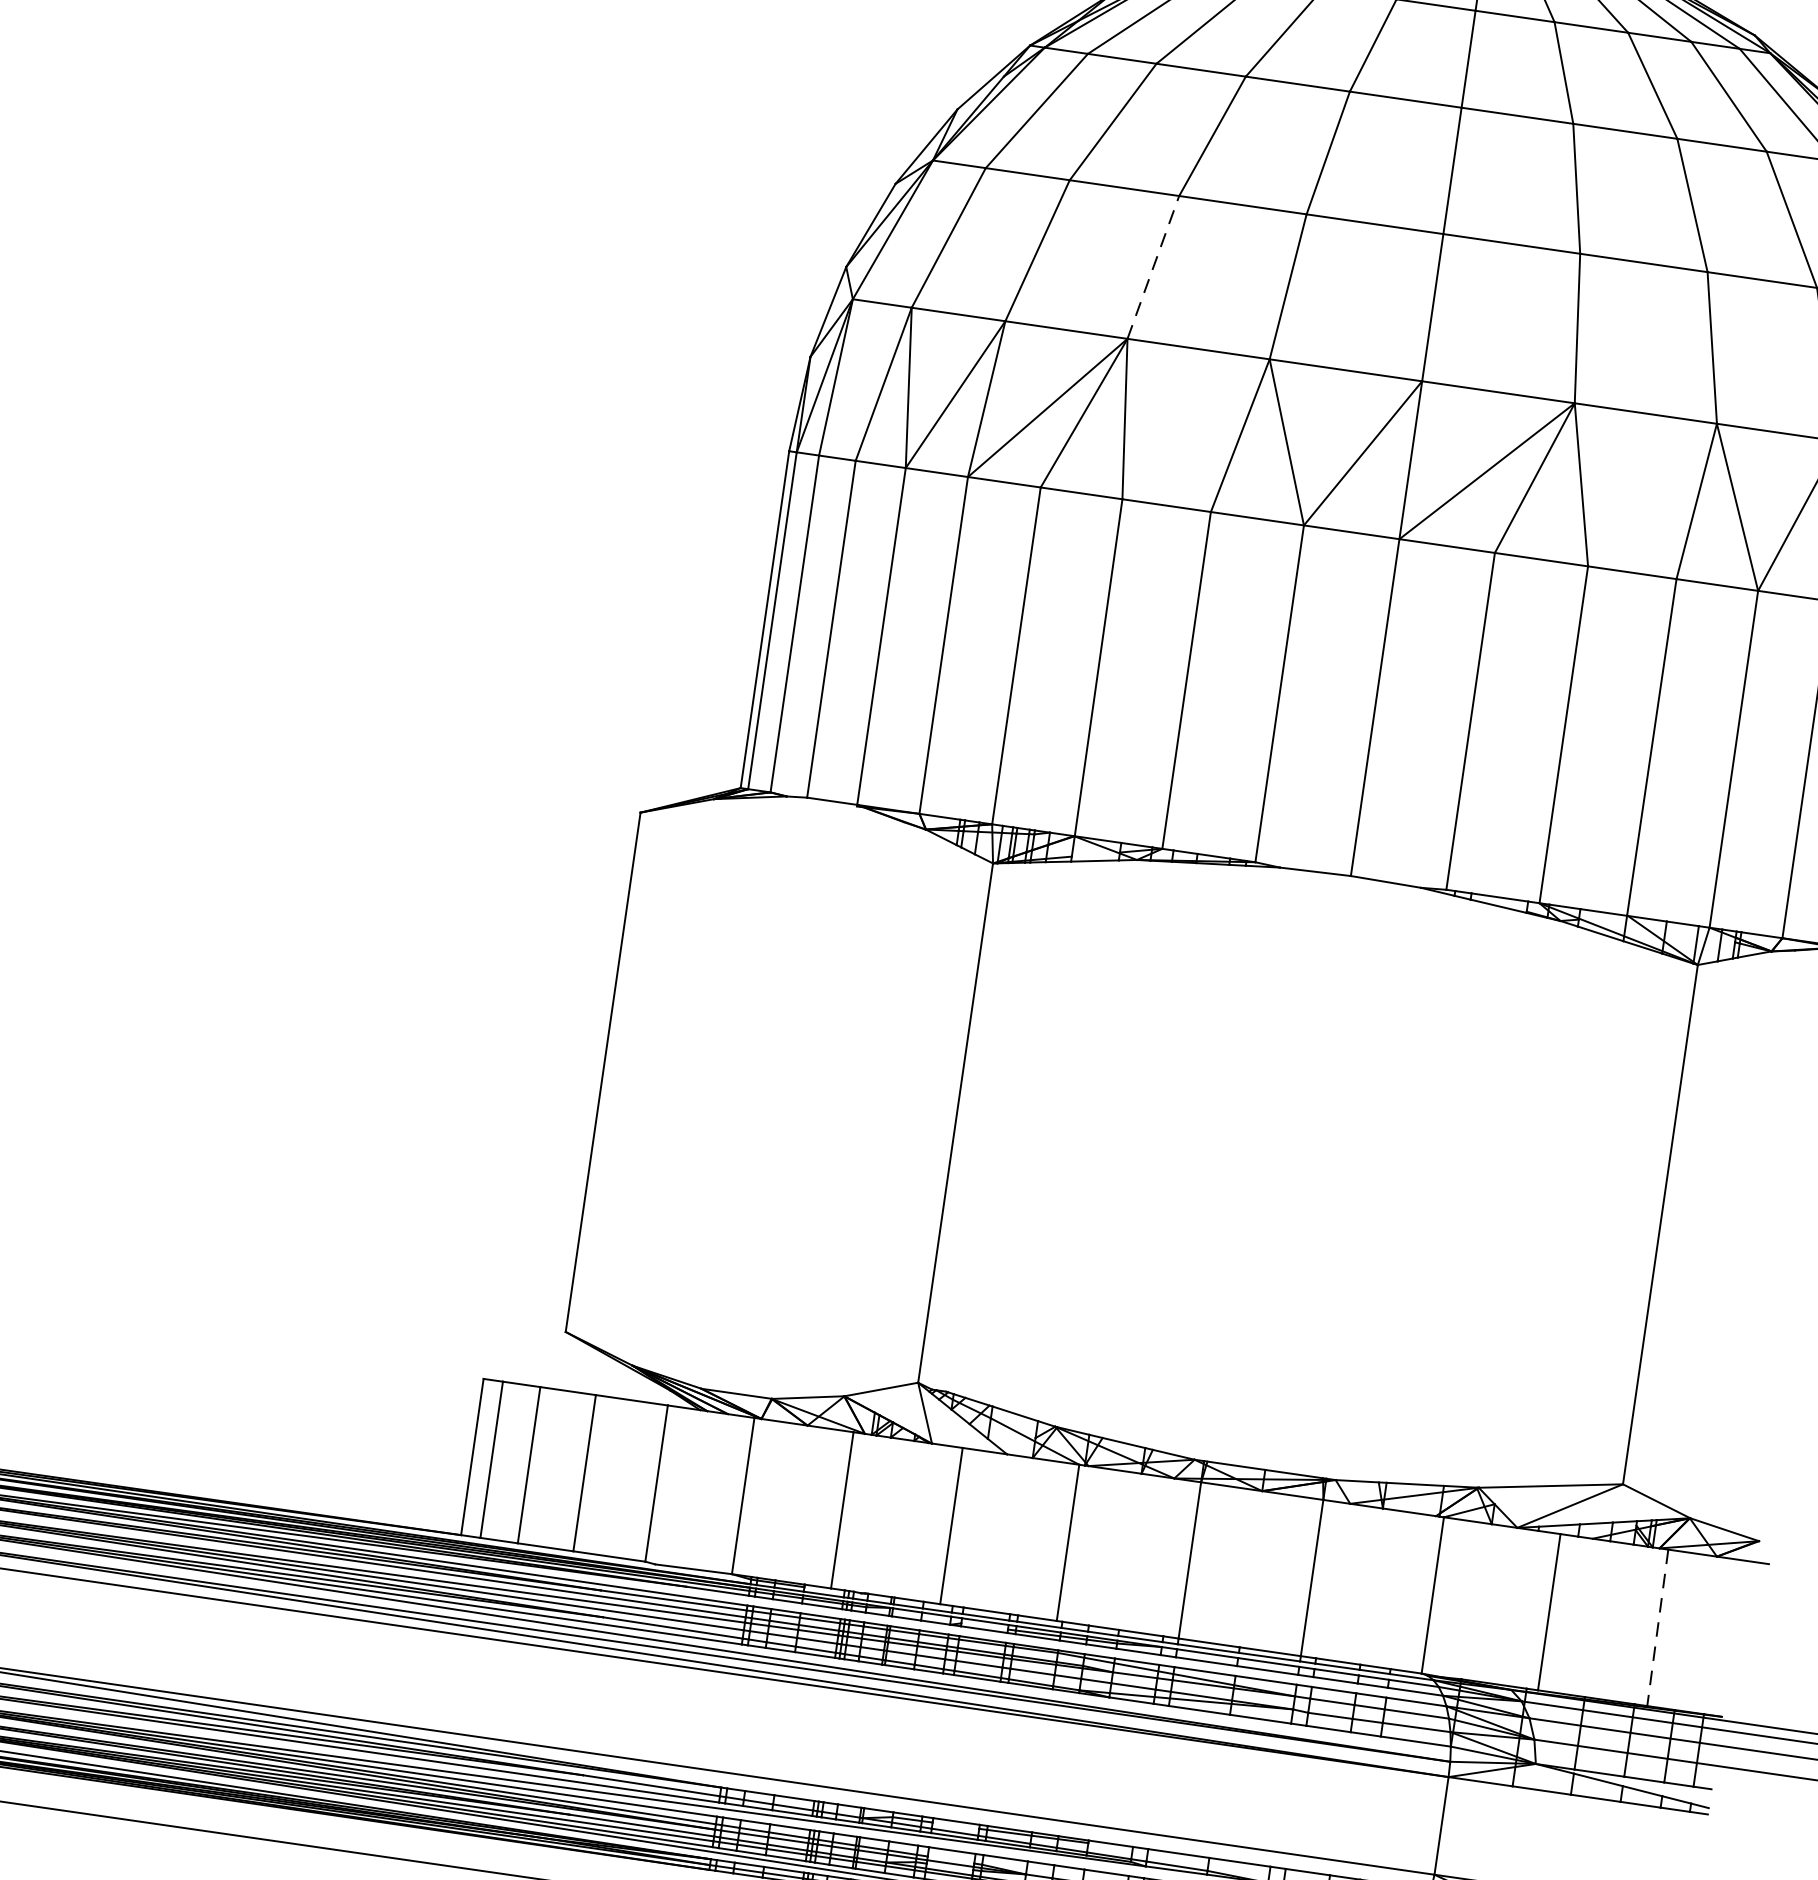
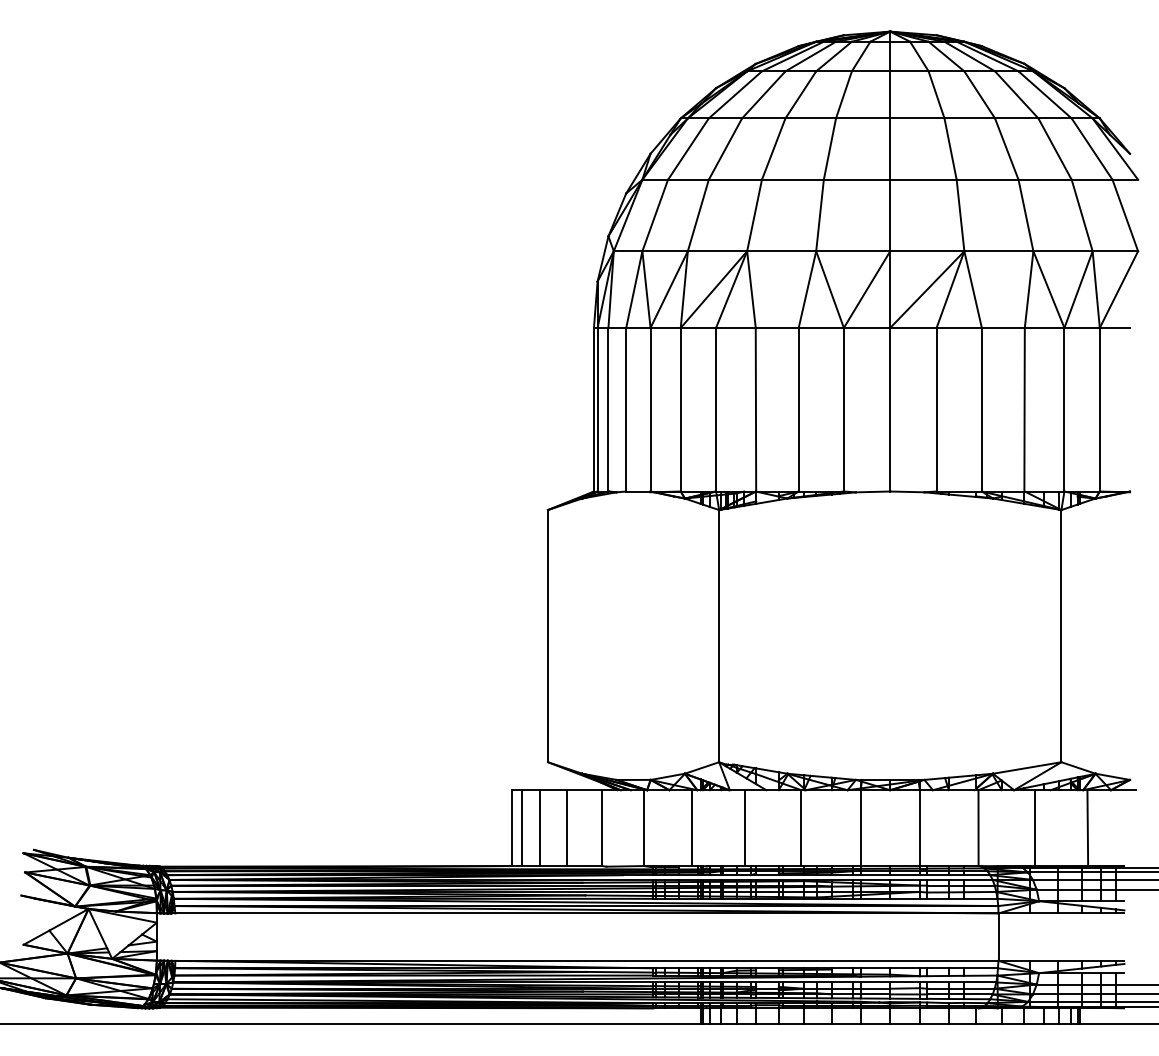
line: (1153, 267) -> (754, 215), dashed -> solid
line: (1657, 1628) -> (1087, 828), dashed -> solid

